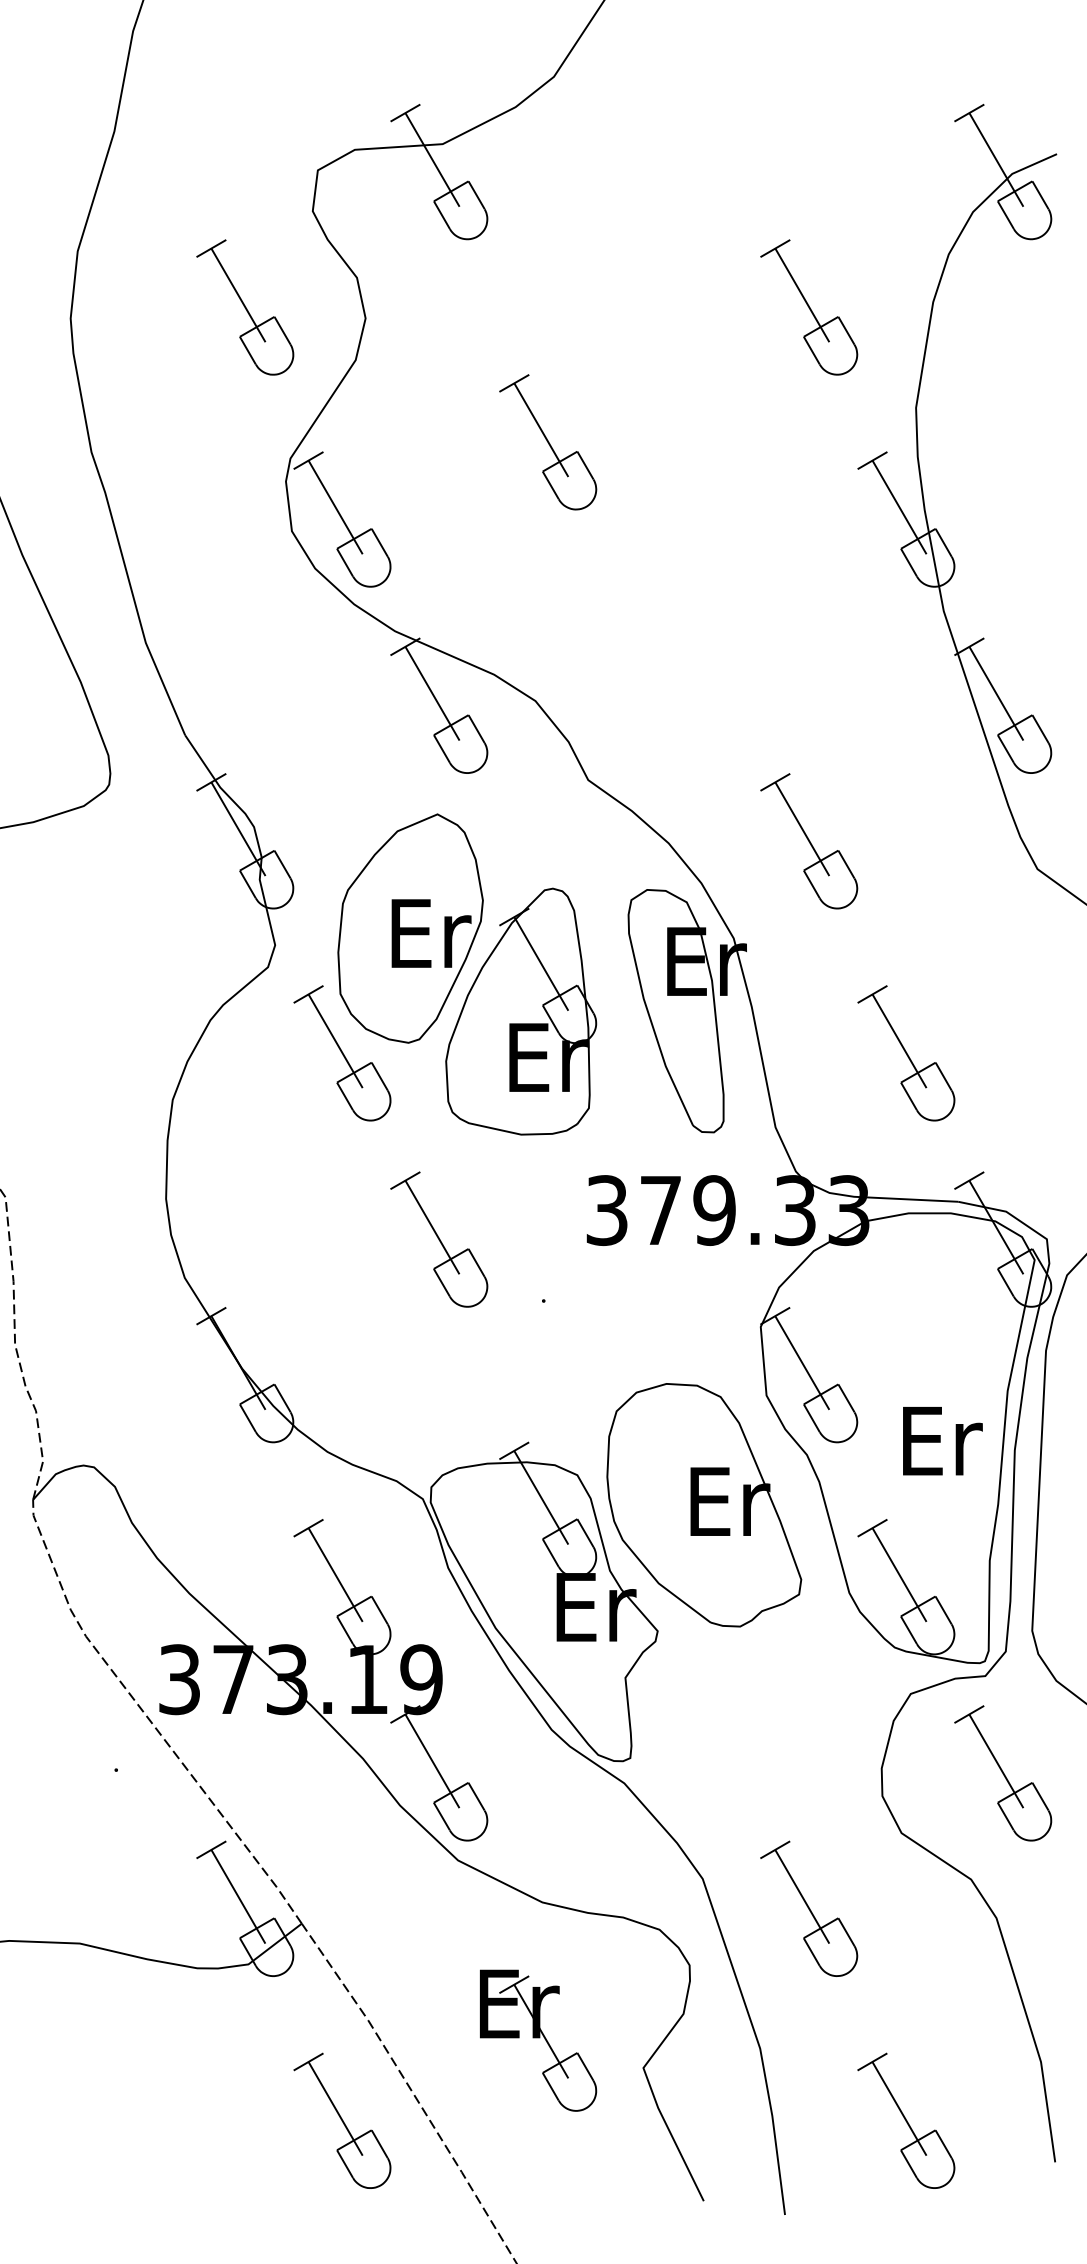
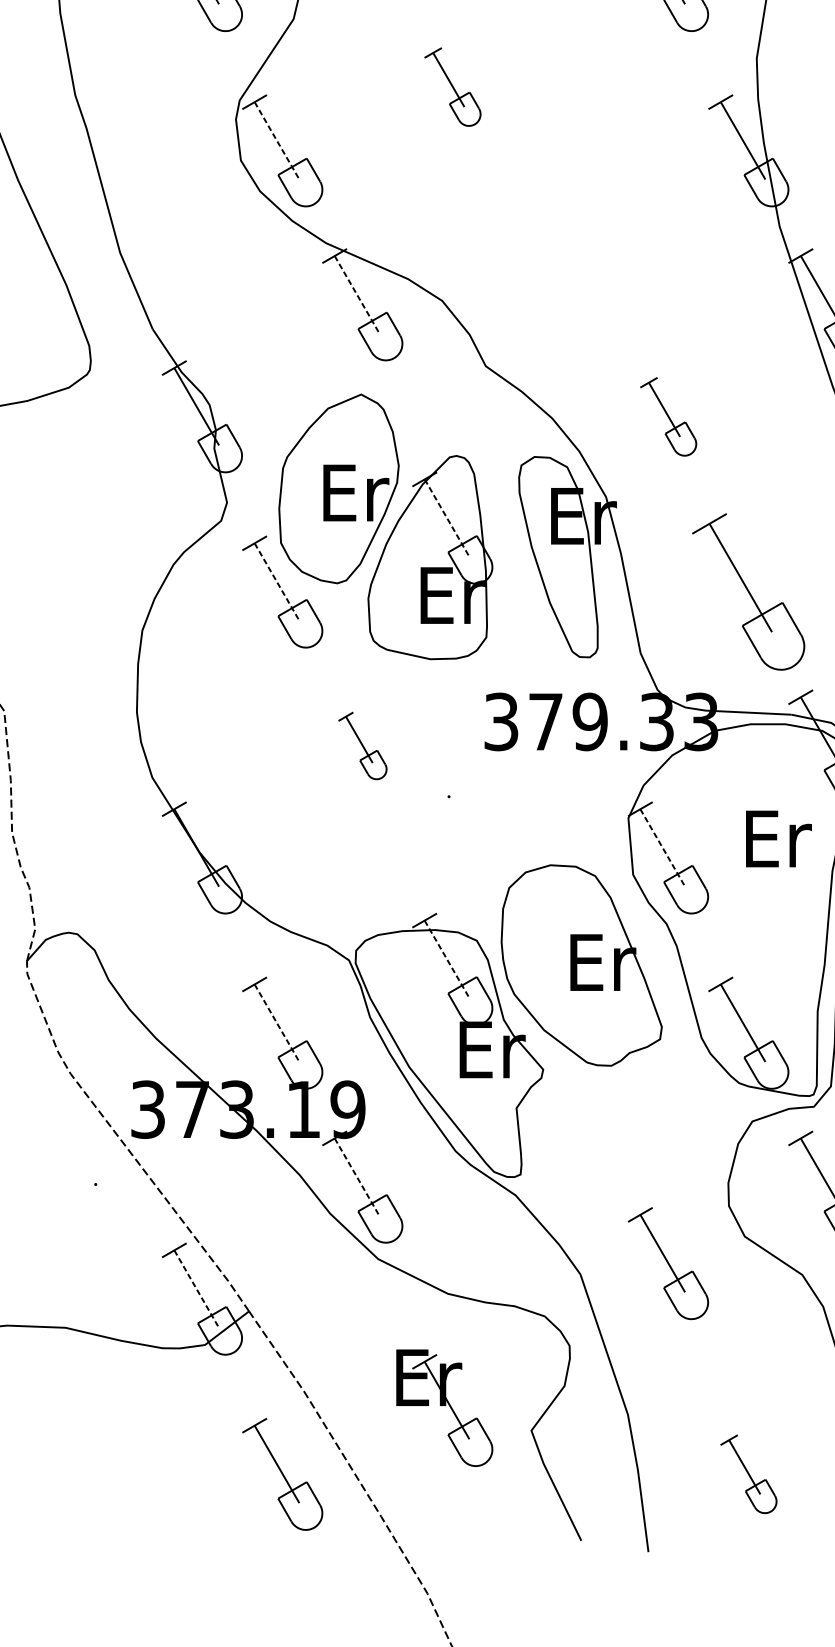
part: (548, 442) -> (452, 87), size x0.7
line: (335, 507) -> (276, 140), solid -> dashed
line: (432, 694) -> (357, 295), solid -> dashed
part: (809, 841) -> (668, 416), size x0.7
line: (541, 964) -> (447, 518), solid -> dashed
line: (335, 1041) -> (276, 582), solid -> dashed
part: (906, 1053) -> (748, 592), size x1.4
part: (439, 1239) -> (362, 745), size x0.6
line: (802, 1363) -> (662, 848), solid -> dashed
text: (942, 1441) -> (778, 839), moved
line: (541, 1498) -> (447, 959), solid -> dashed
line: (335, 1575) -> (276, 1023), solid -> dashed
line: (432, 1761) -> (357, 1177), solid -> dashed
line: (238, 1897) -> (196, 1289), solid -> dashed
part: (809, 1908) -> (668, 1263), moved
part: (906, 2120) -> (748, 1474), size x0.7

